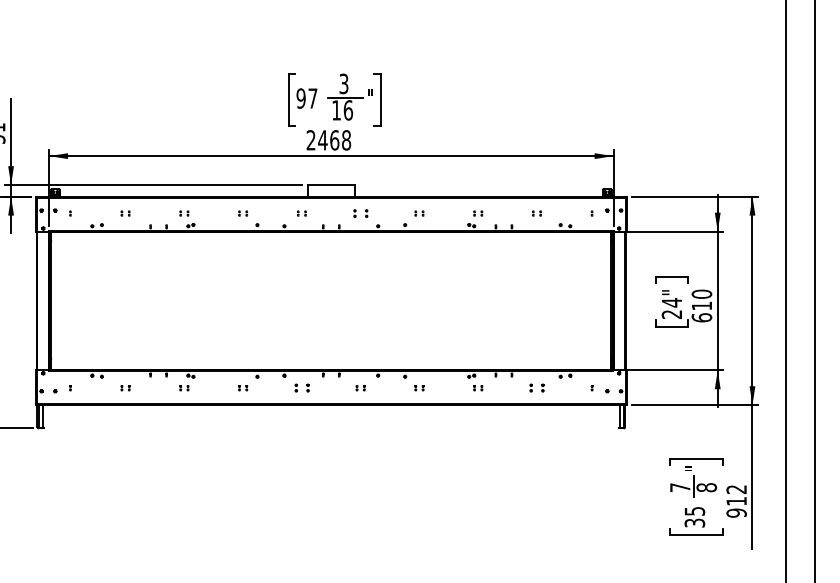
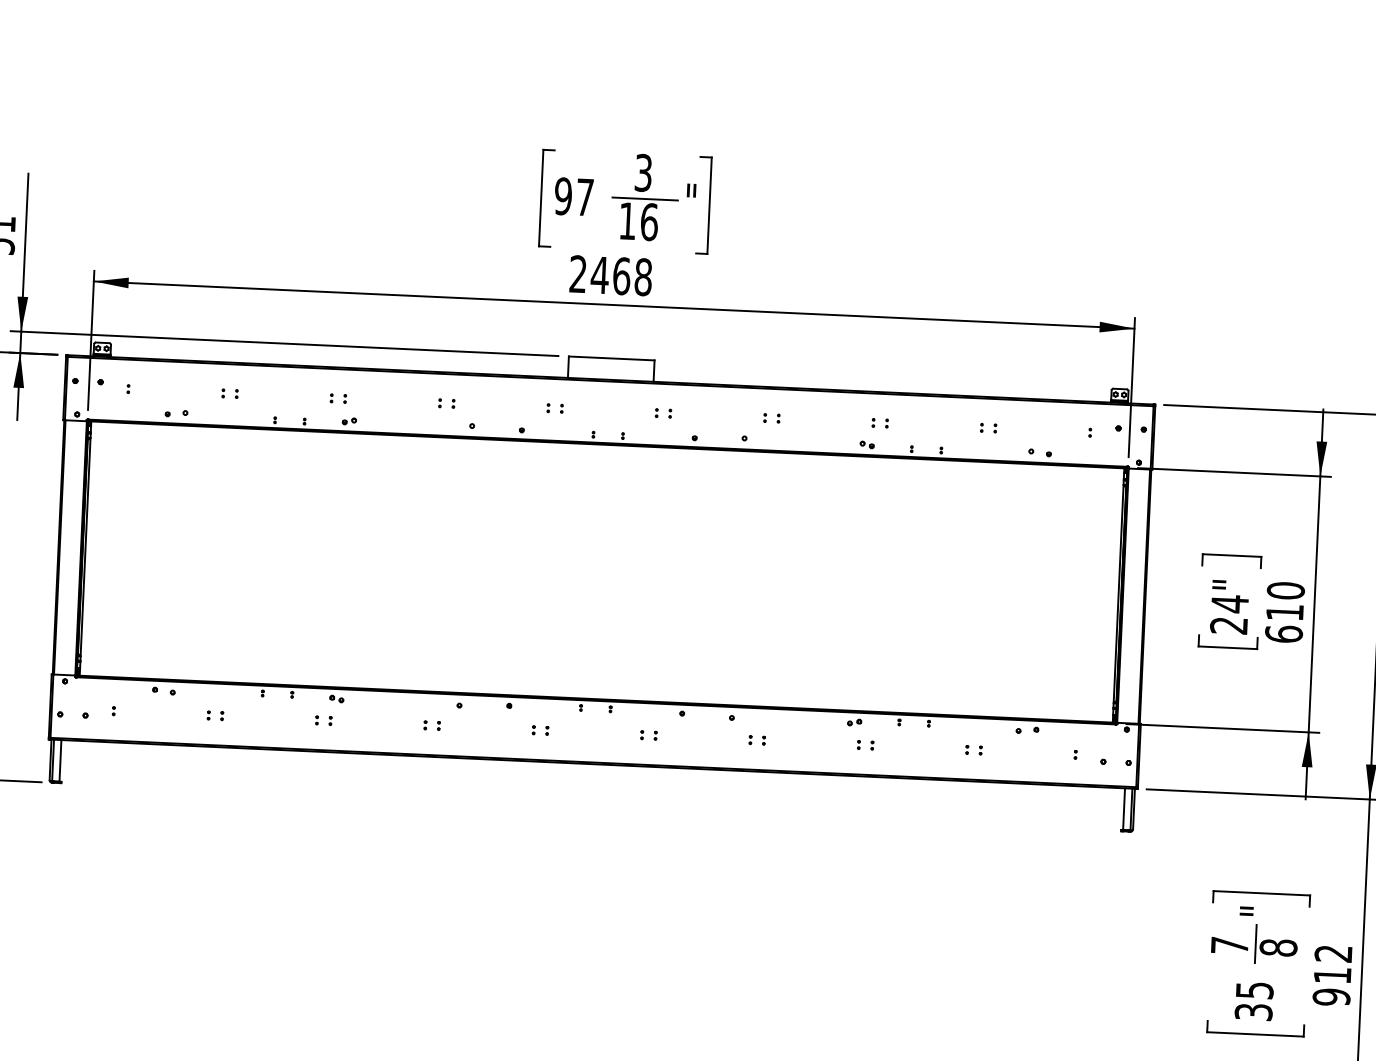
part: (360, 213) -> (663, 413), size x0.62
part: (301, 388) -> (539, 730), size x0.62
part: (536, 388) -> (972, 750), size x0.62

